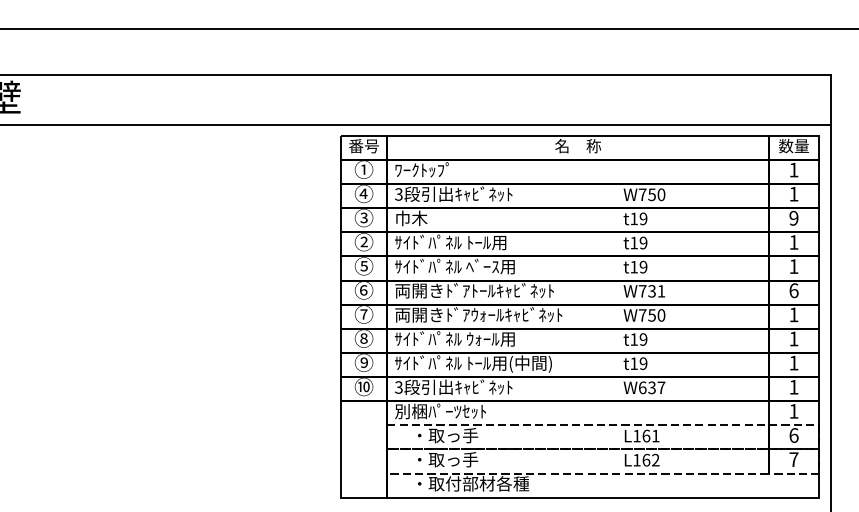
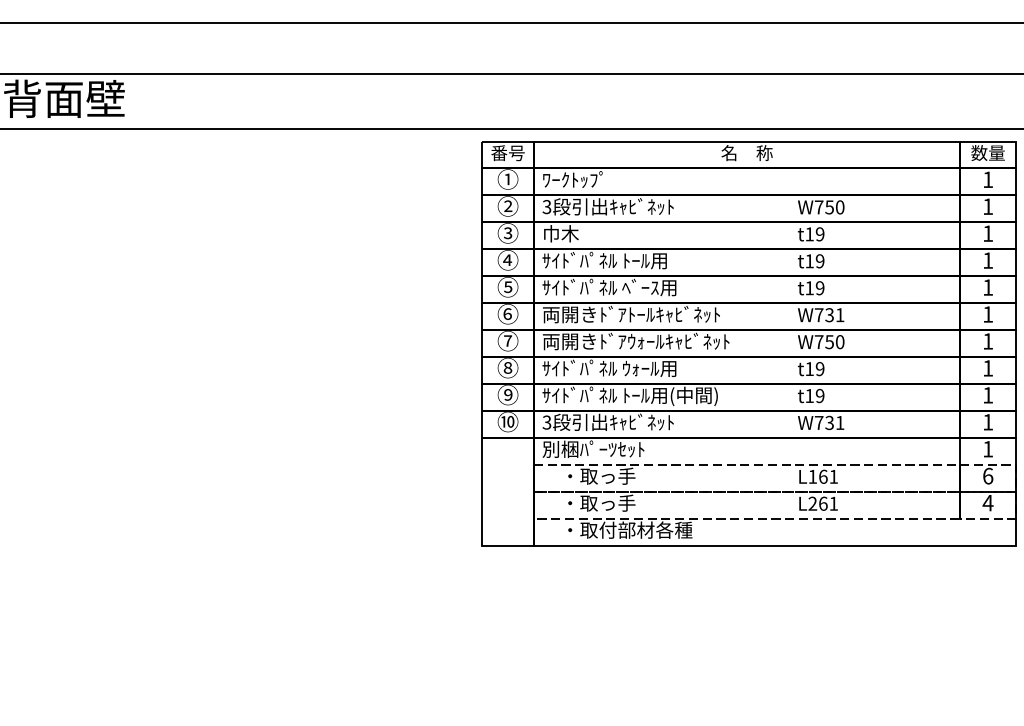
text: (363, 193) -> (507, 205), ④ -> ②
text: (794, 218) -> (988, 233), 9 -> 1
text: (363, 241) -> (507, 259), ② -> ④
text: (794, 290) -> (988, 314), 6 -> 1
text: (651, 387) -> (829, 422), W637 -> W731
text: (646, 459) -> (823, 503), L162 -> L261
text: (793, 459) -> (987, 503), 7 -> 4

